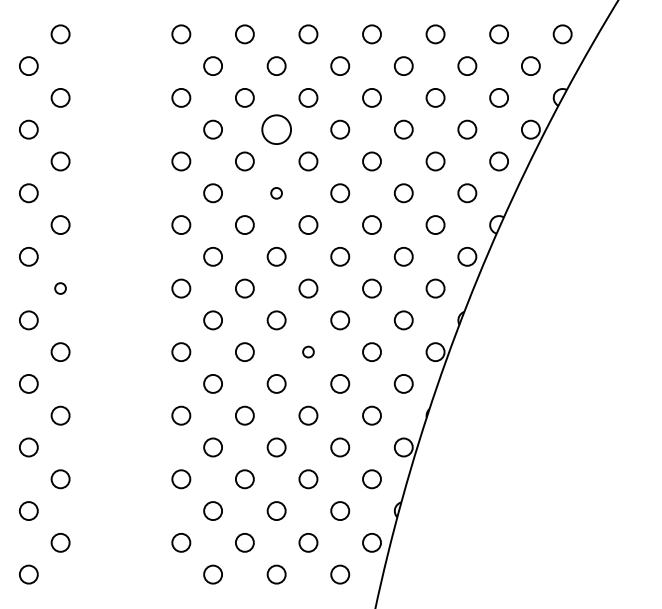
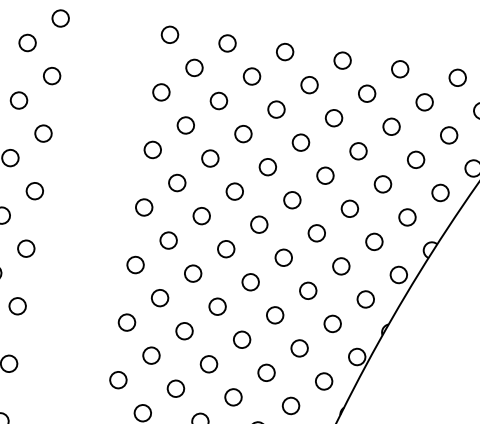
circle: (276, 129) -> (243, 133), size x0.62
circle: (276, 193) -> (234, 191), size x1.67
circle: (60, 288) -> (26, 248), size x1.67
circle: (308, 351) -> (242, 339), size x1.67

